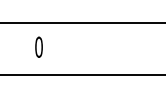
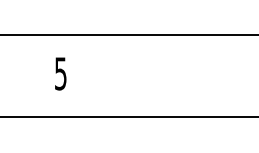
text: (38, 46) -> (60, 72), 0 -> 5

